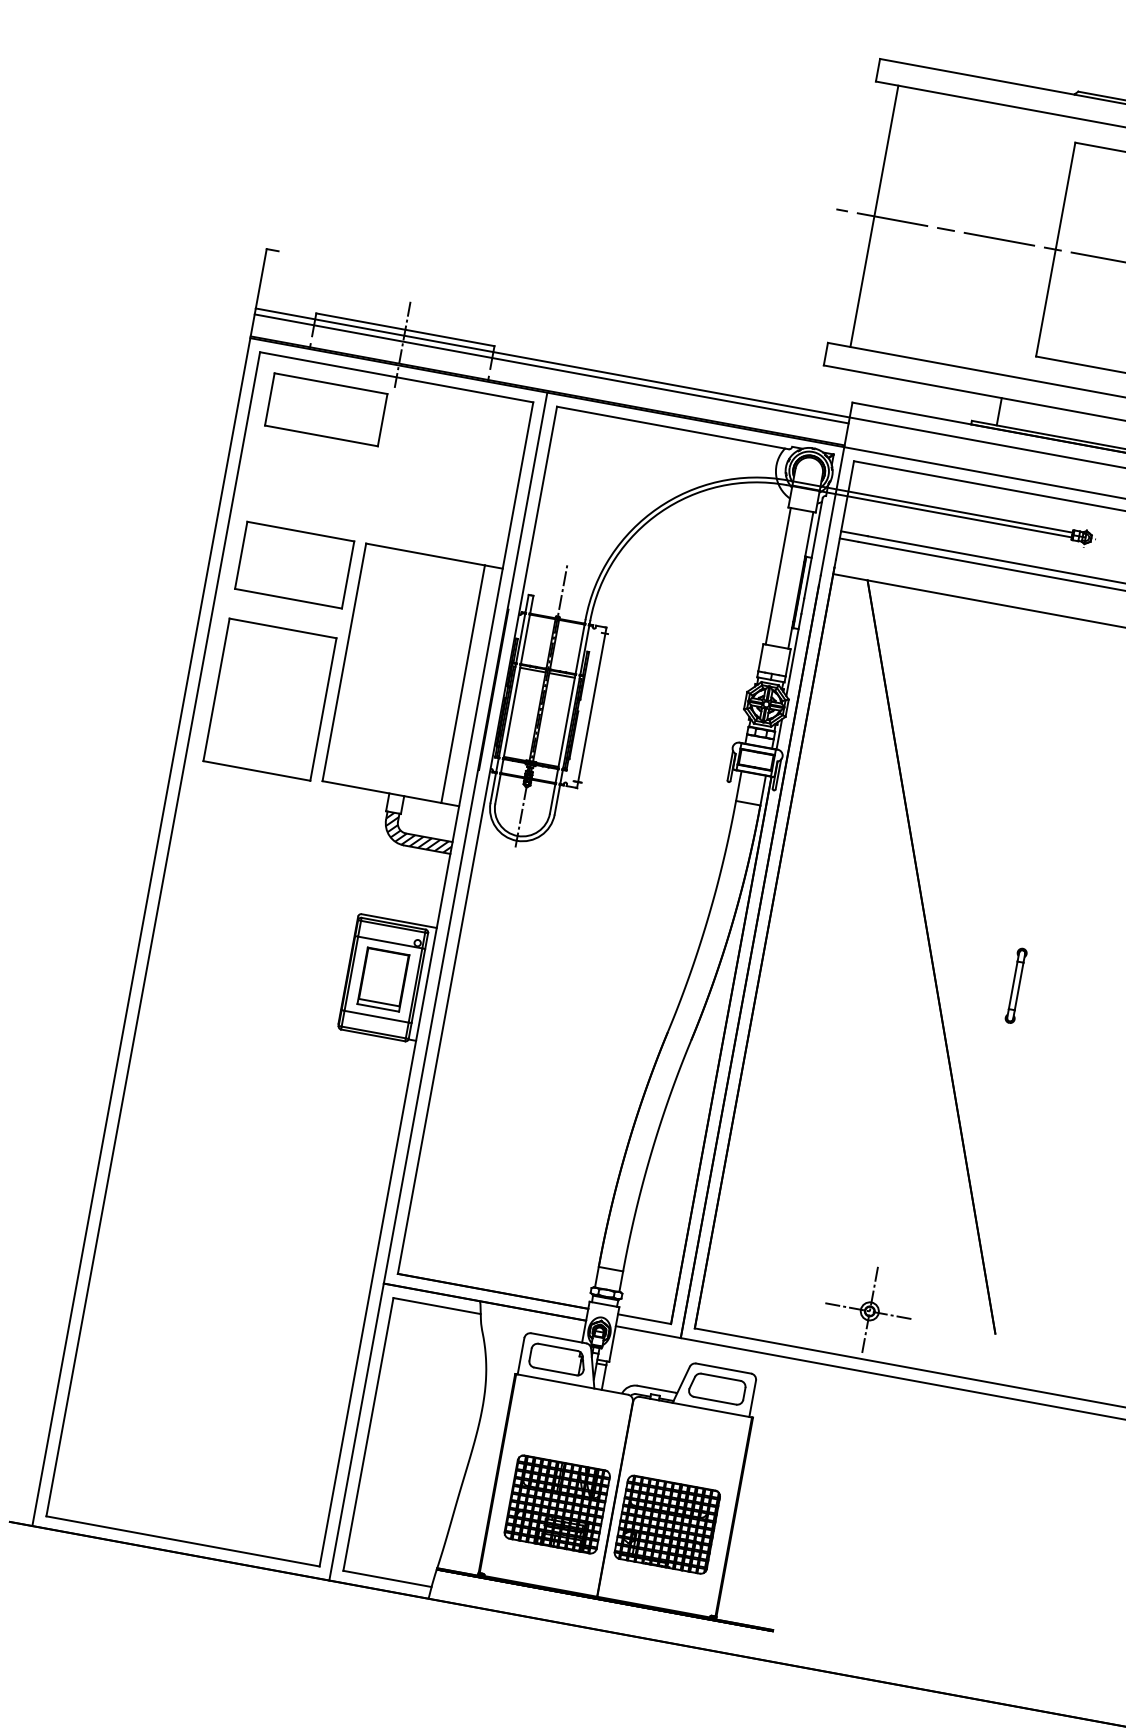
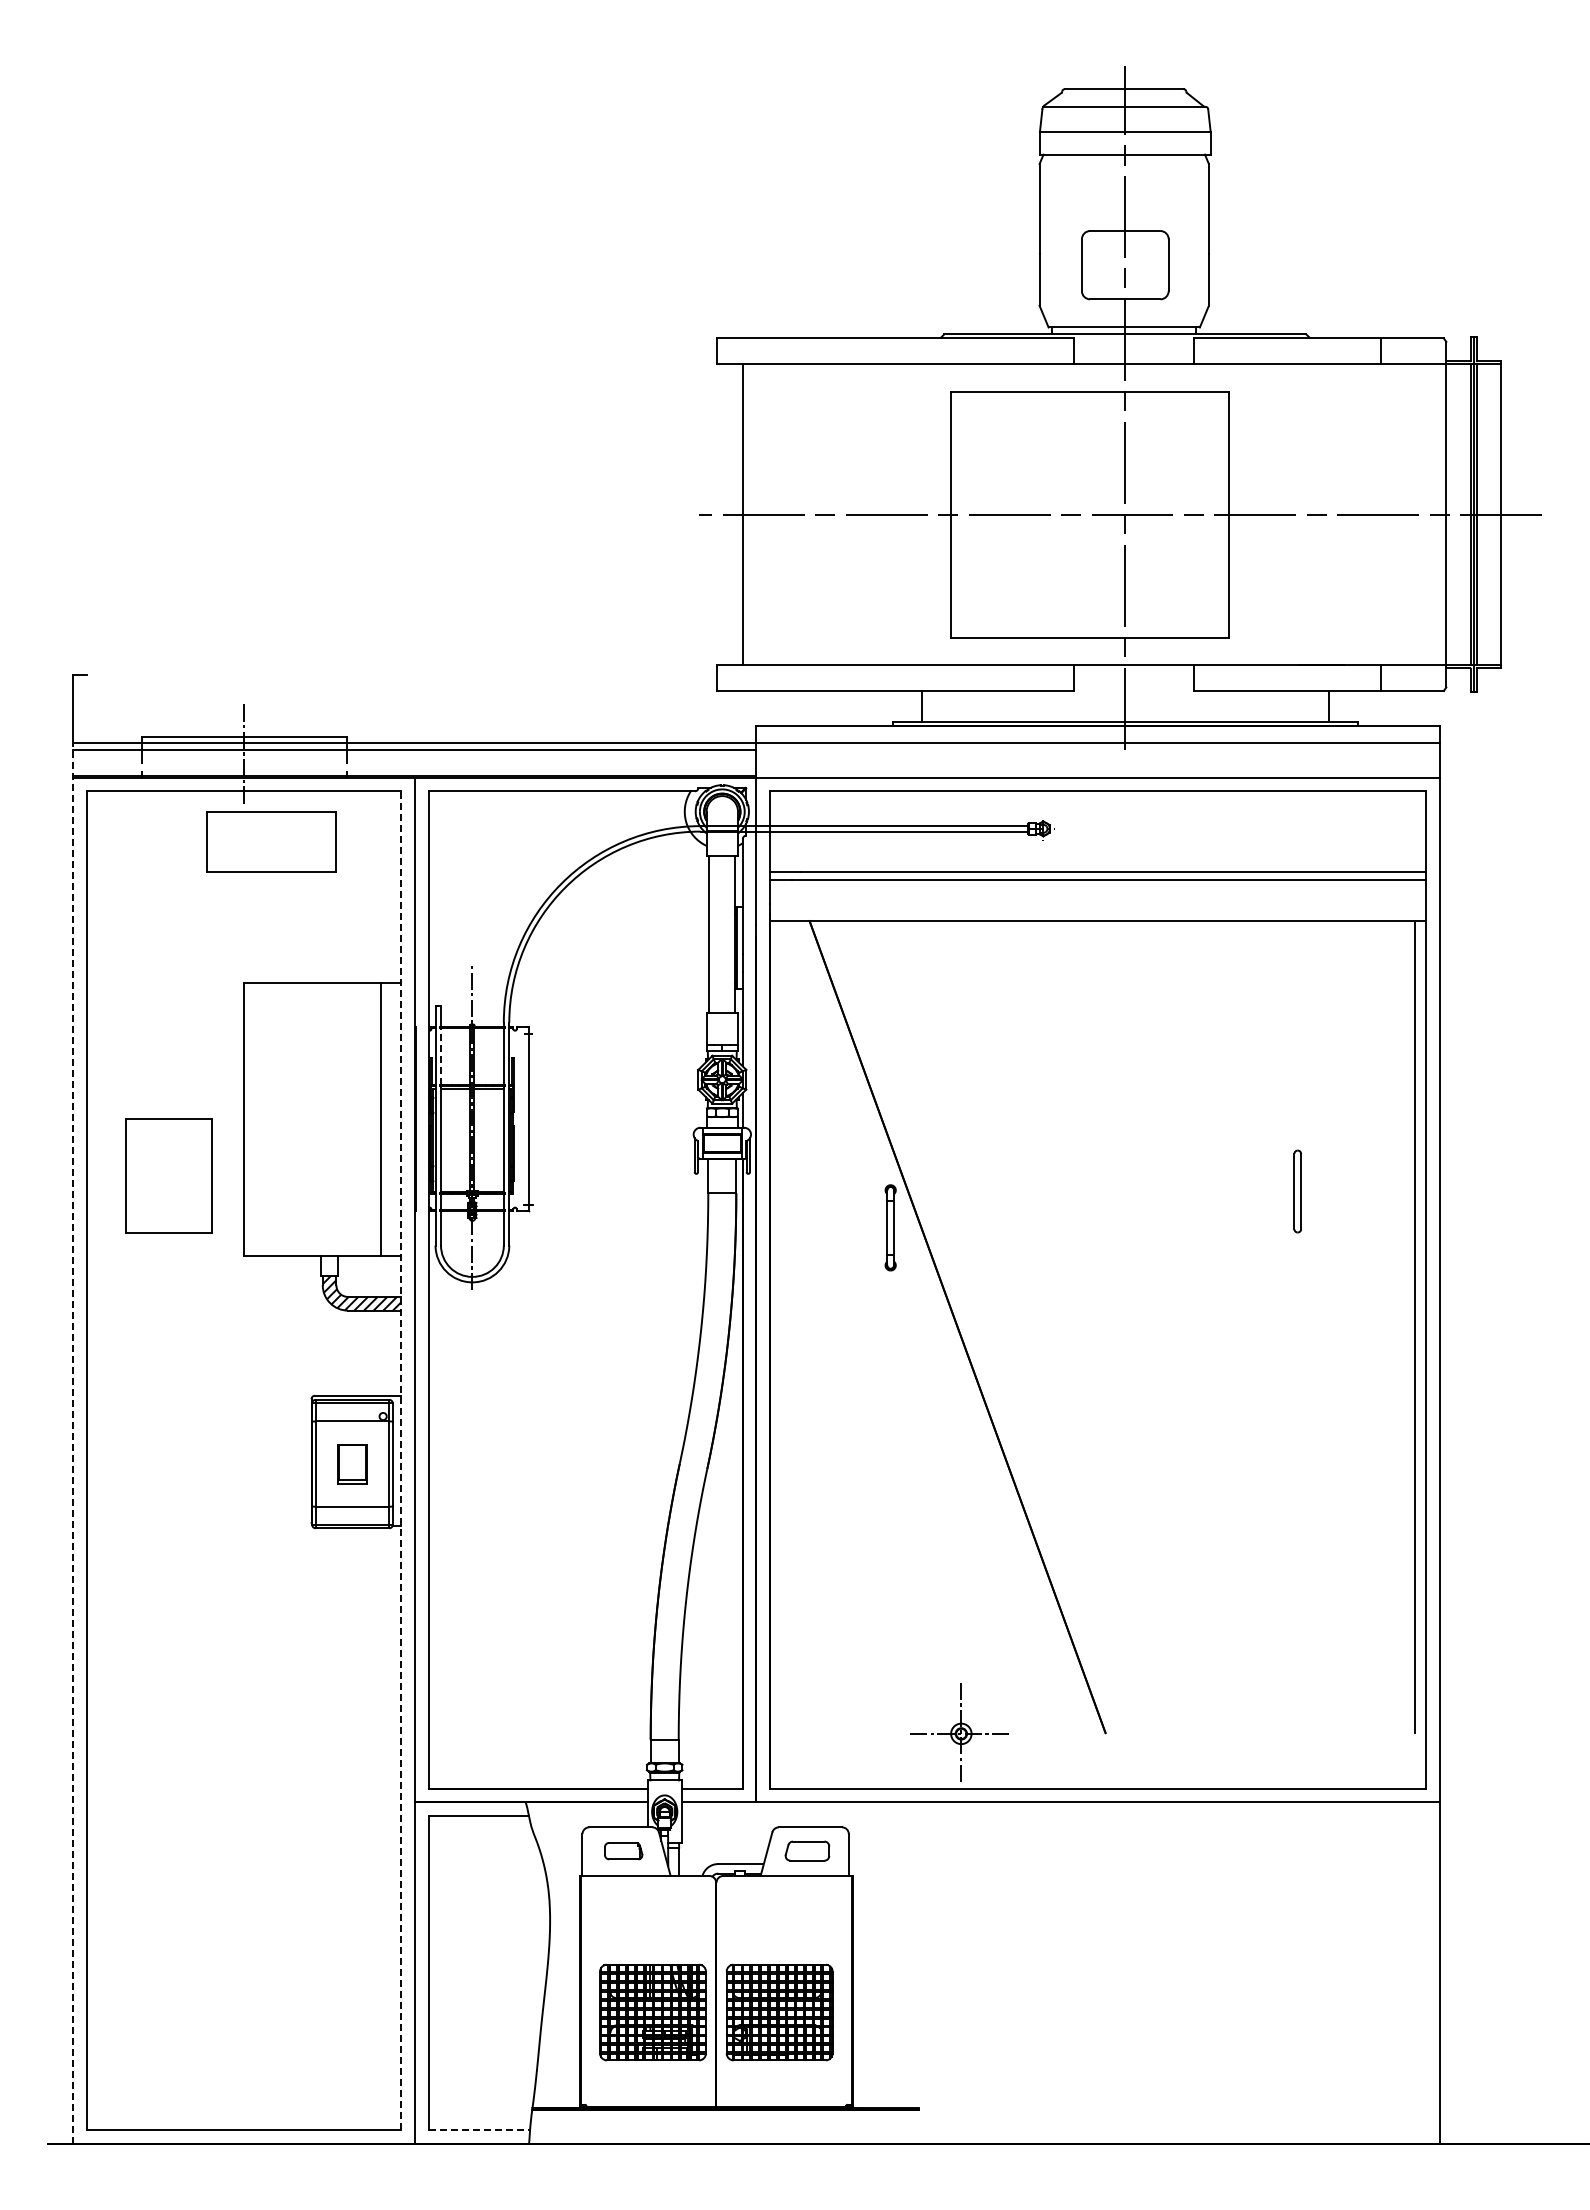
part: (326, 409) -> (271, 841), moved
part: (294, 565) -> (169, 1021), removed
line: (525, 639) -> (441, 1056), solid -> dashed
part: (270, 699) -> (169, 1175), size x0.7
line: (144, 917) -> (73, 1443), solid -> dashed
part: (383, 979) -> (352, 1464), size x0.6
line: (426, 984) -> (401, 1460), solid -> dashed
part: (1016, 985) -> (890, 1227), moved
part: (557, 1358) -> (623, 1850), size x0.6
part: (717, 1388) -> (807, 1850), size x0.7
line: (387, 1579) -> (479, 2130), solid -> dashed

